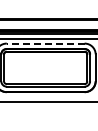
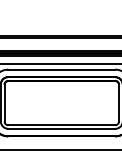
line: (45, 43) -> (61, 69), dashed -> solid

